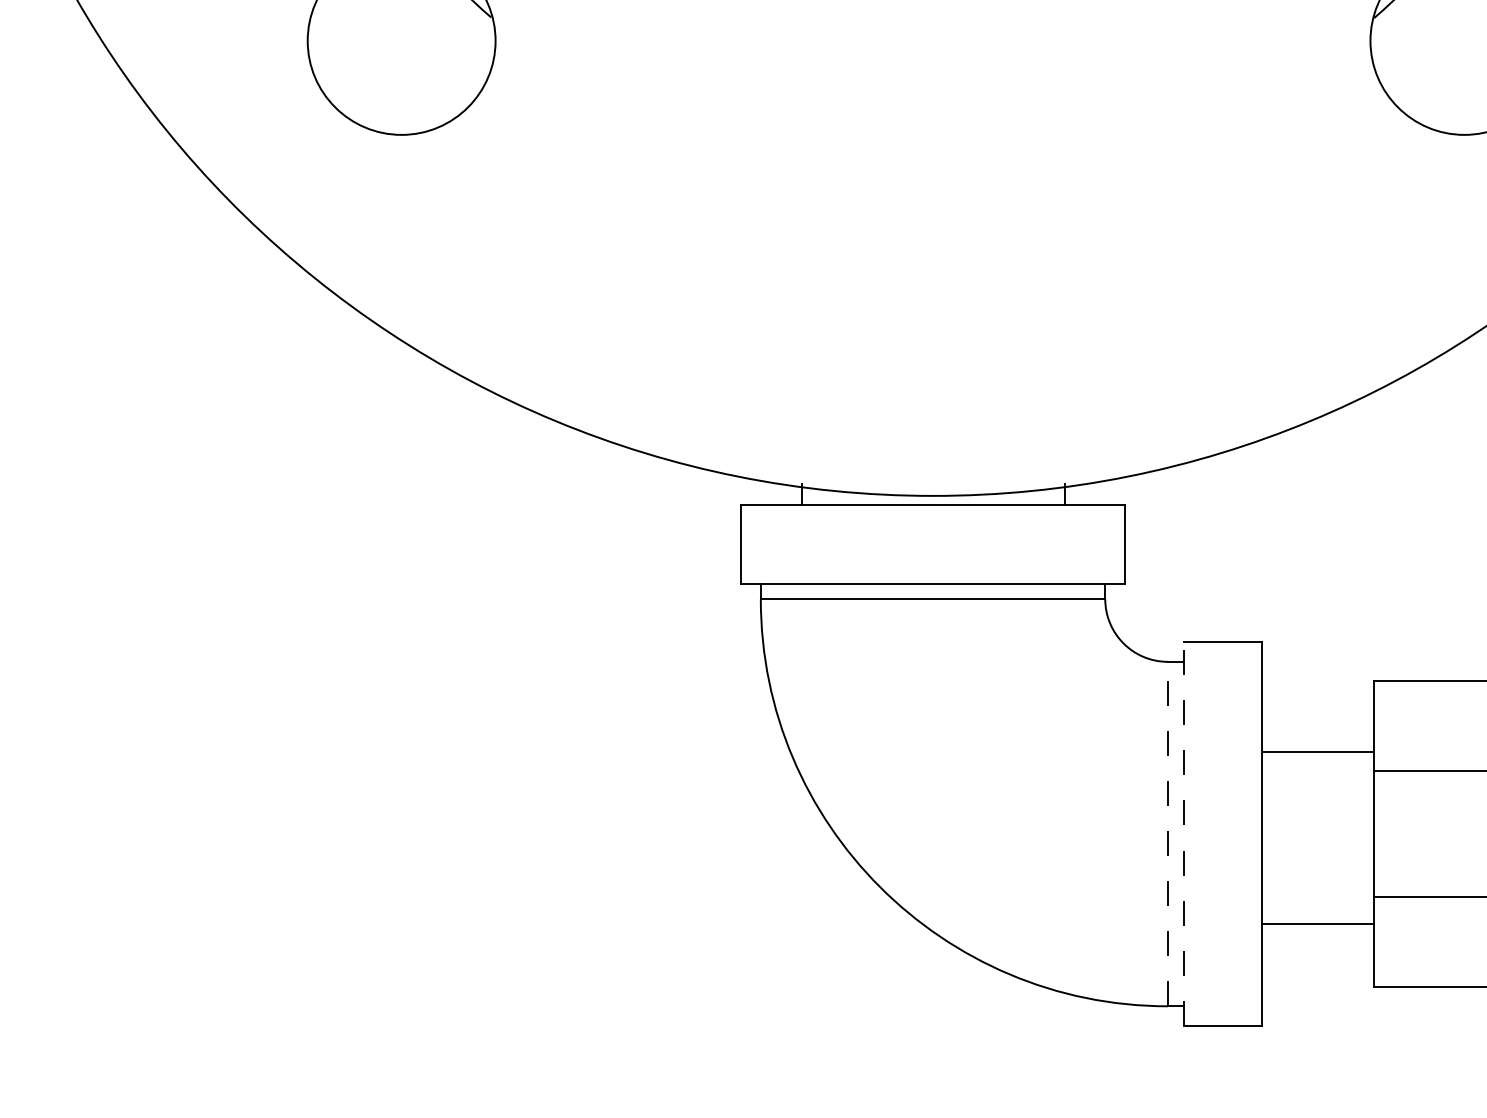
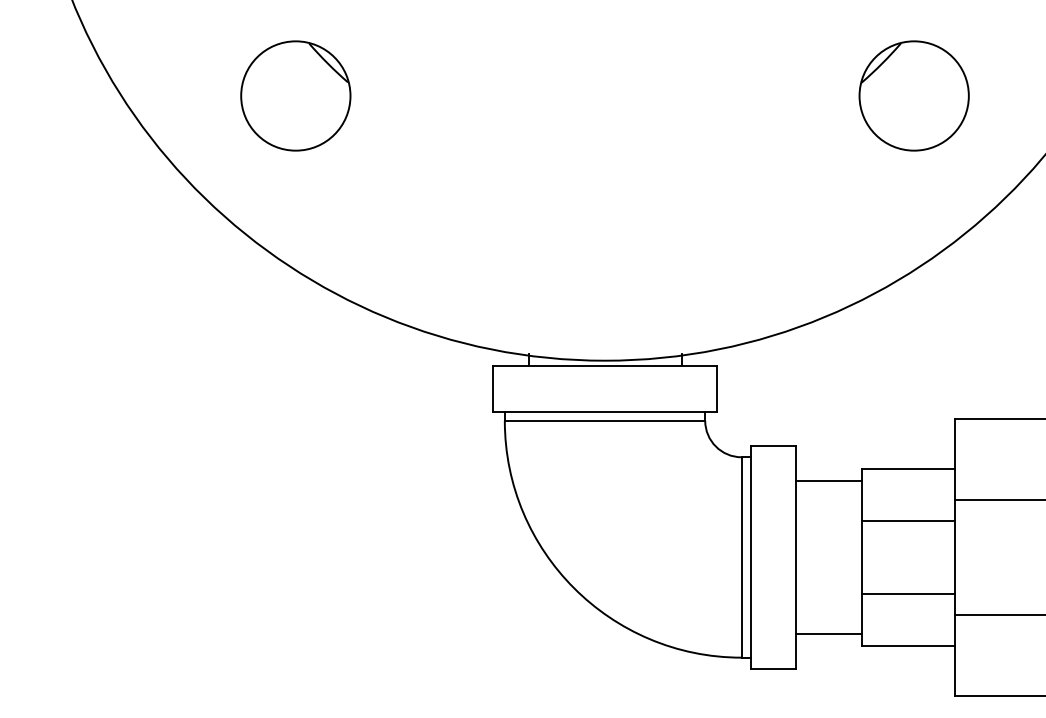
line: (1317, 751) -> (828, 480), moved
line: (1167, 832) -> (741, 556), dashed -> solid
line: (1183, 834) -> (750, 557), dashed -> solid
line: (1317, 923) -> (828, 633), moved

